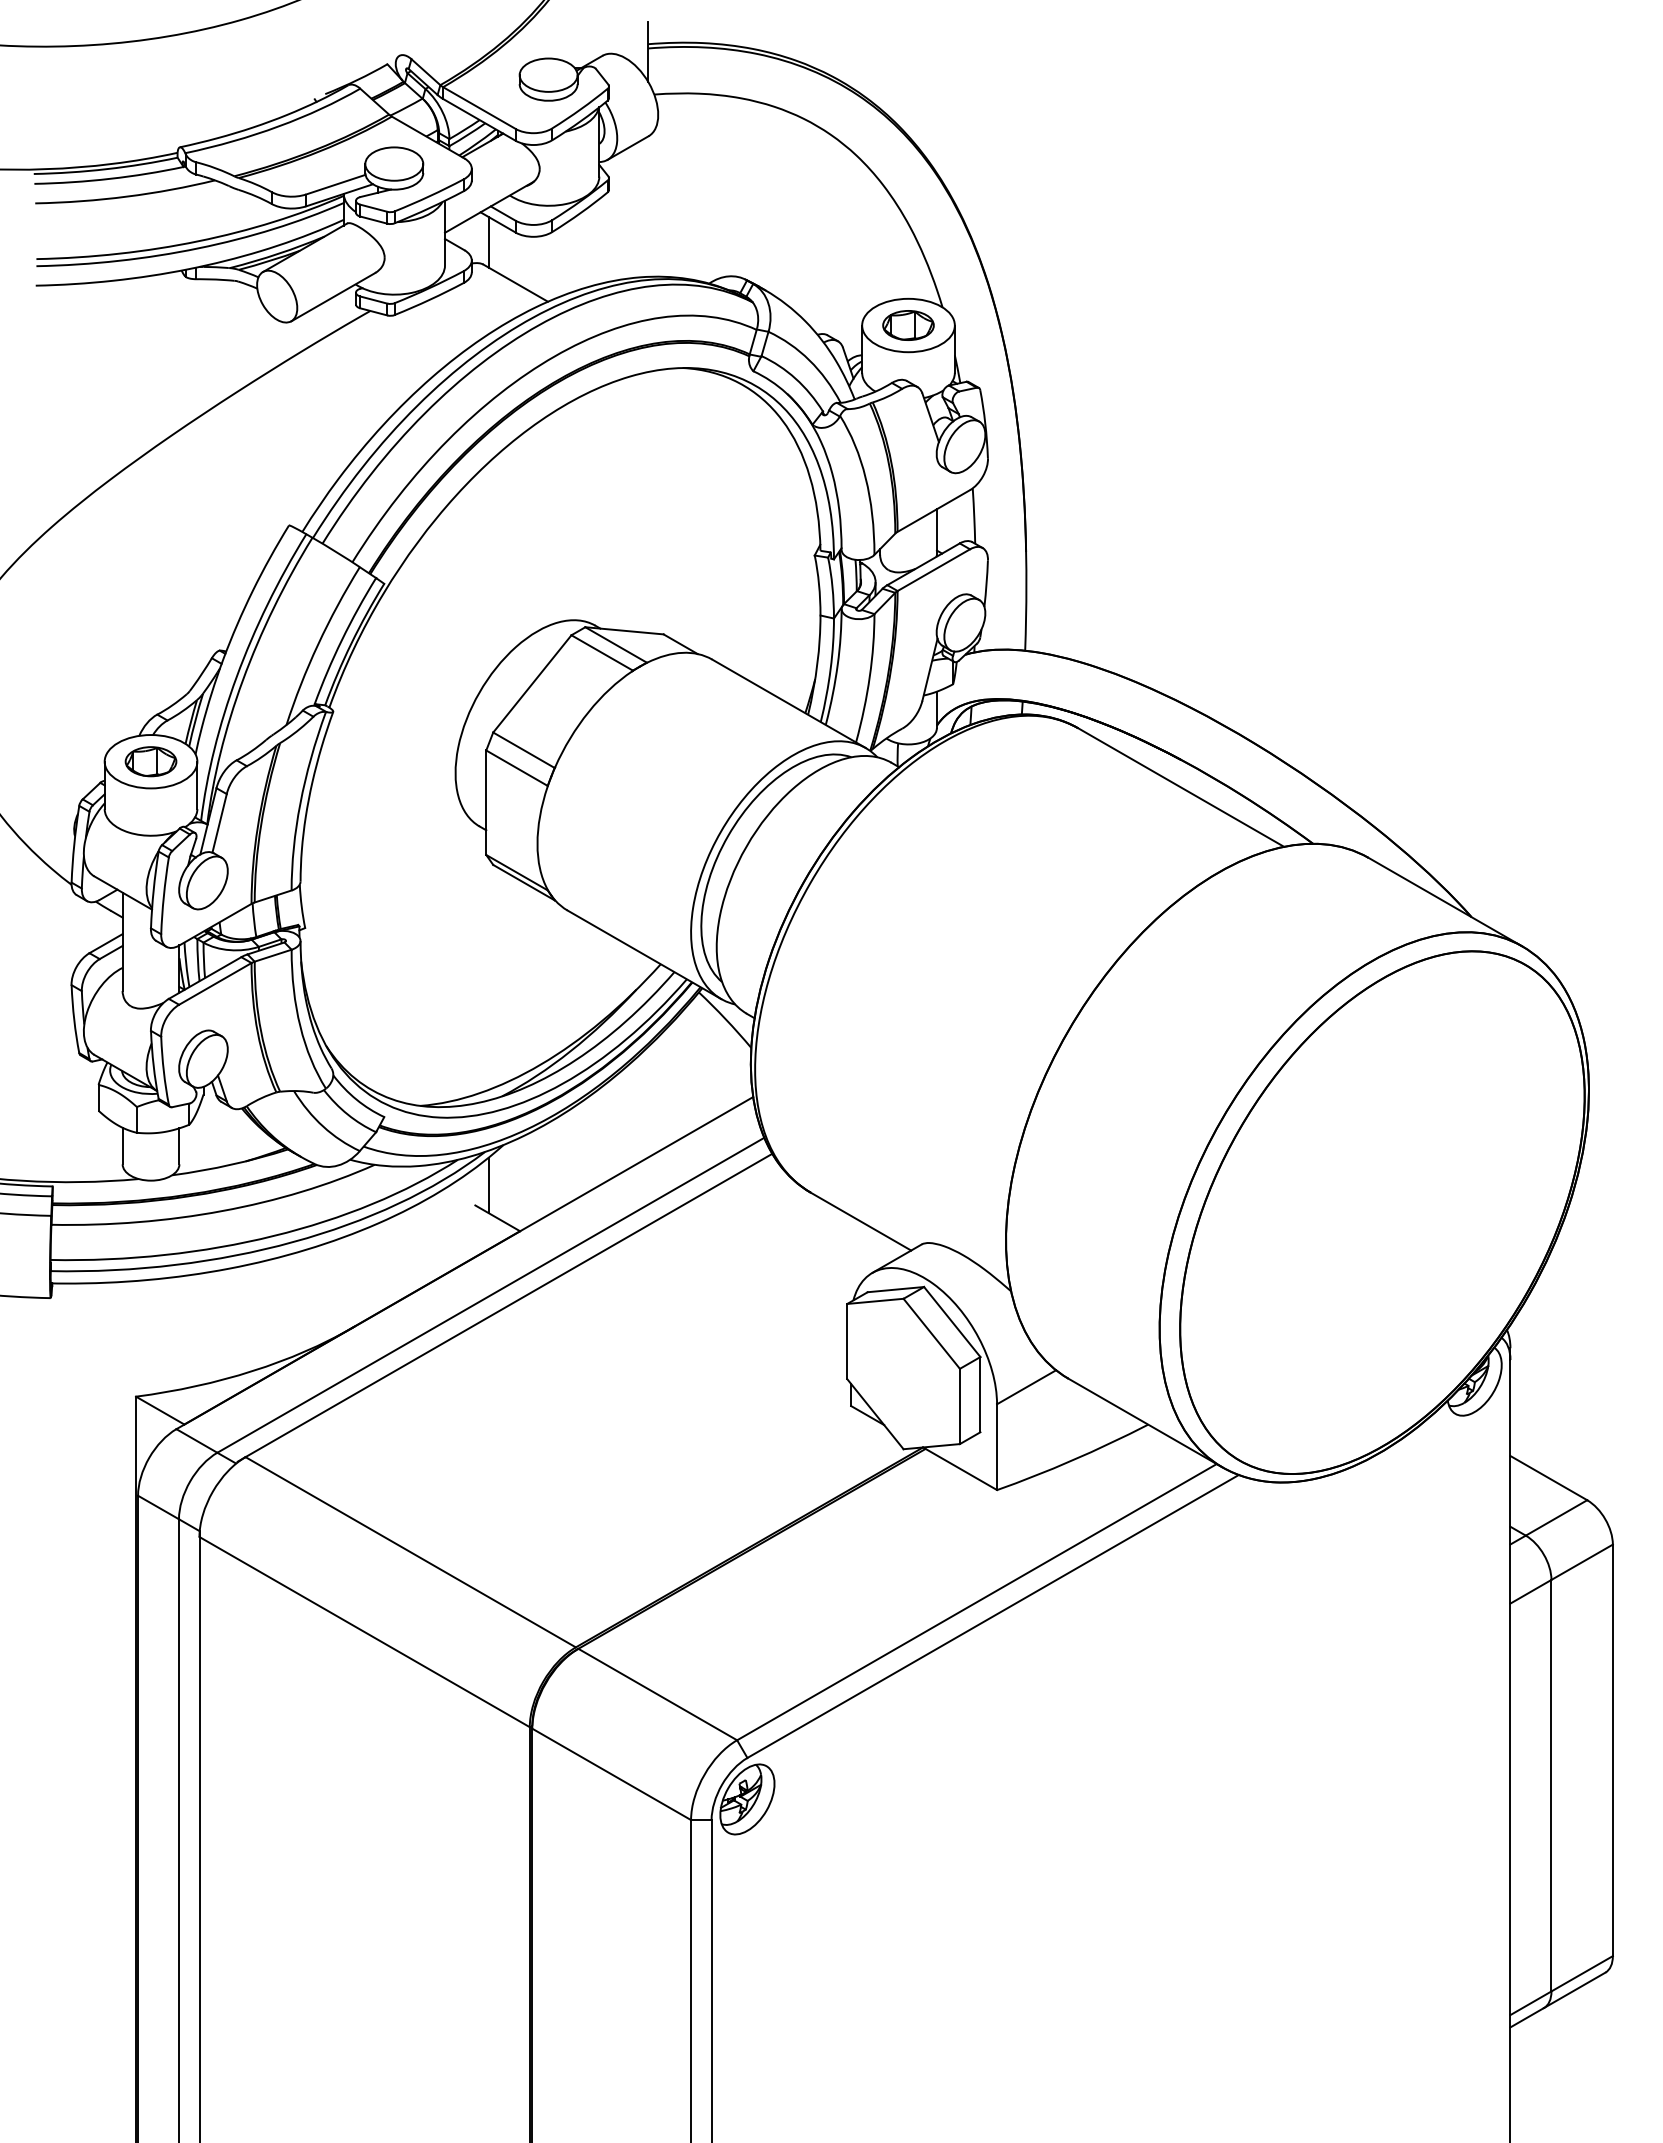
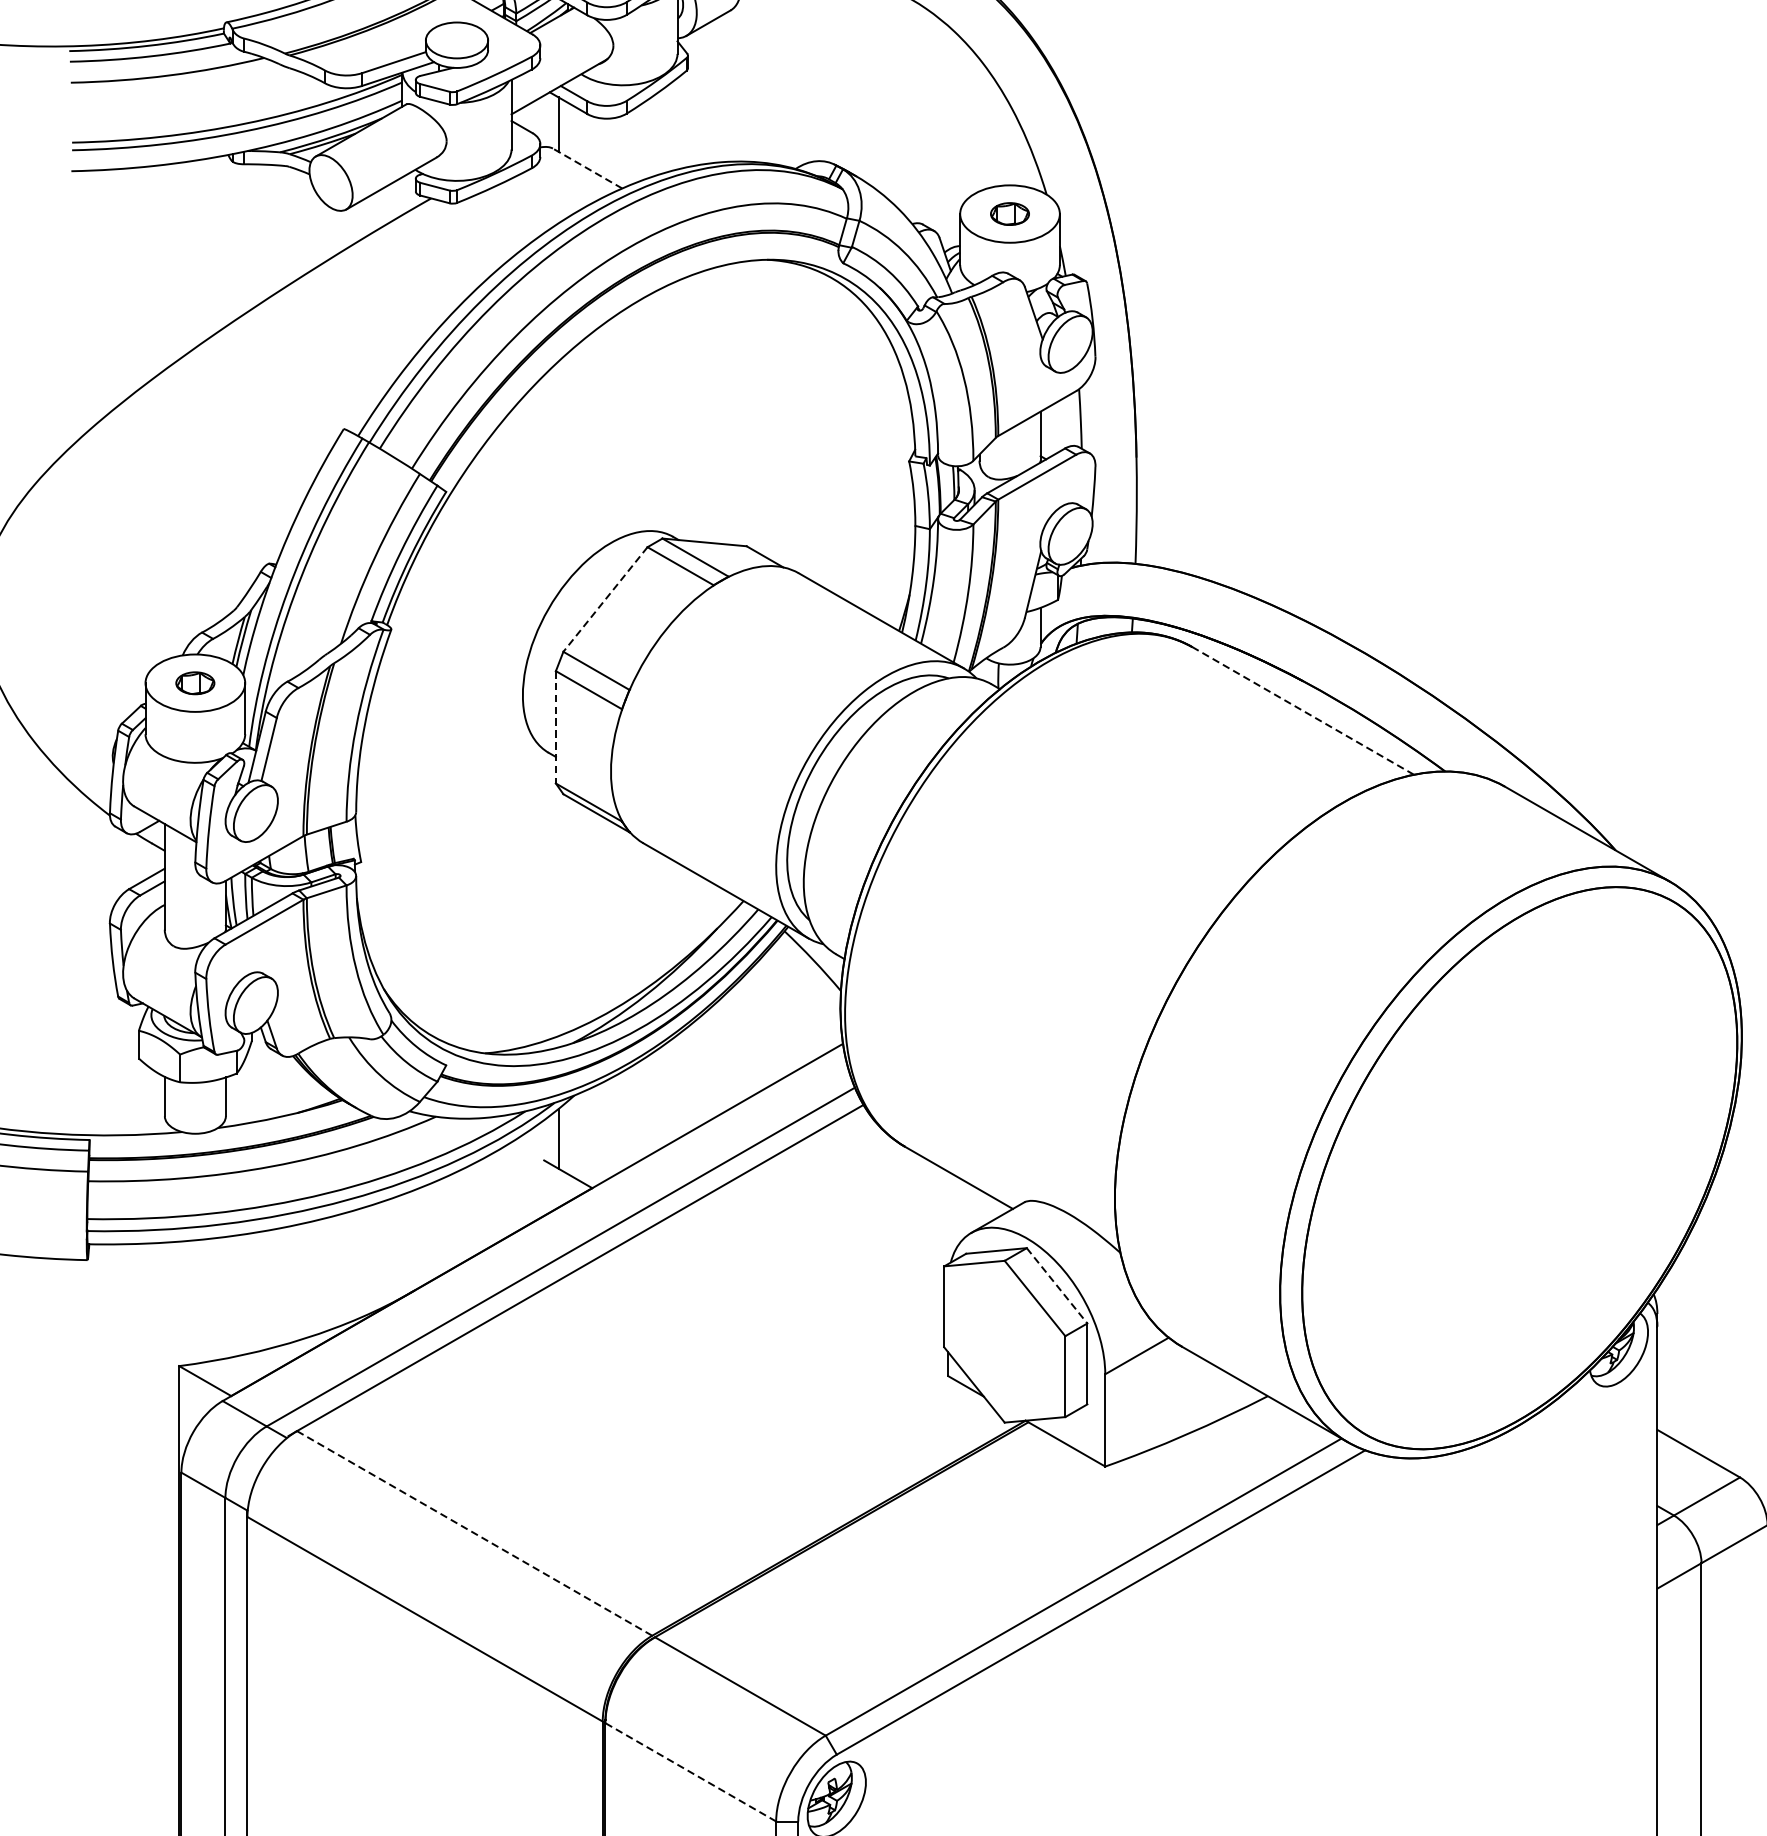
line: (515, 282) -> (587, 167), solid -> dashed
part: (908, 325) -> (1010, 214), size x0.7
line: (532, 684) -> (605, 600), solid -> dashed
part: (150, 761) -> (194, 682), size x0.7
line: (1181, 787) -> (1303, 710), solid -> dashed
line: (486, 803) -> (556, 728), solid -> dashed
line: (952, 1322) -> (1057, 1286), solid -> dashed
line: (410, 1552) -> (474, 1533), solid -> dashed
line: (611, 1774) -> (690, 1772), solid -> dashed

